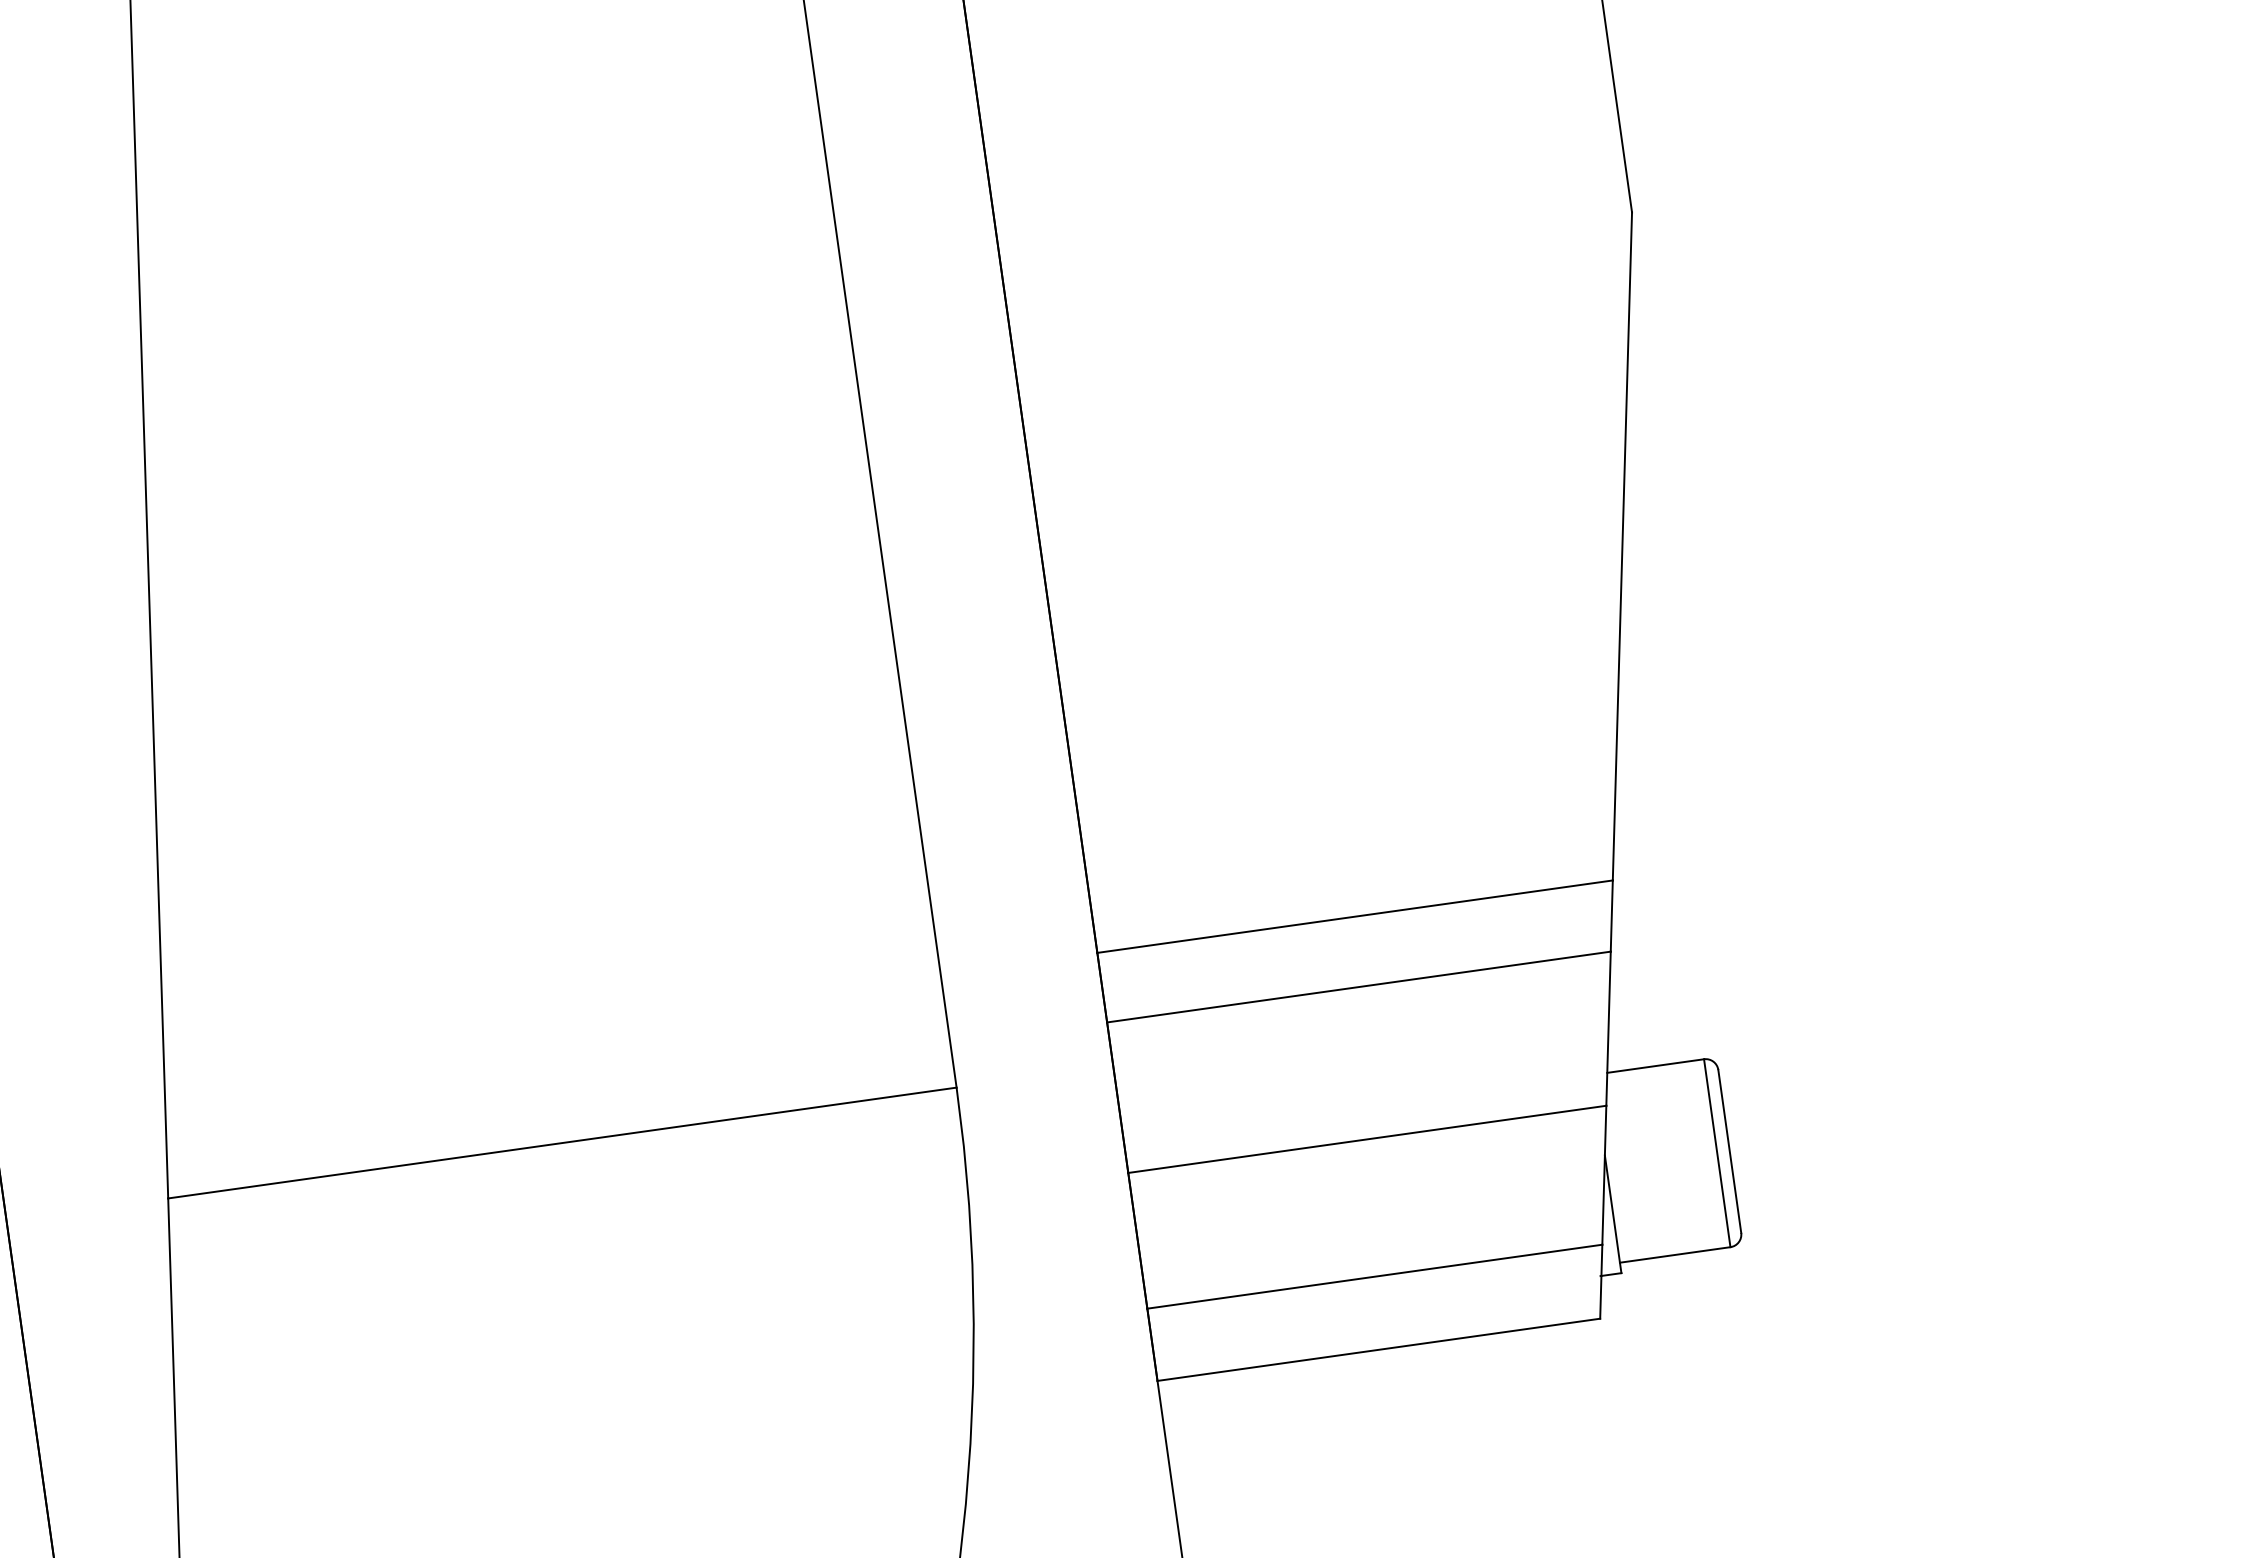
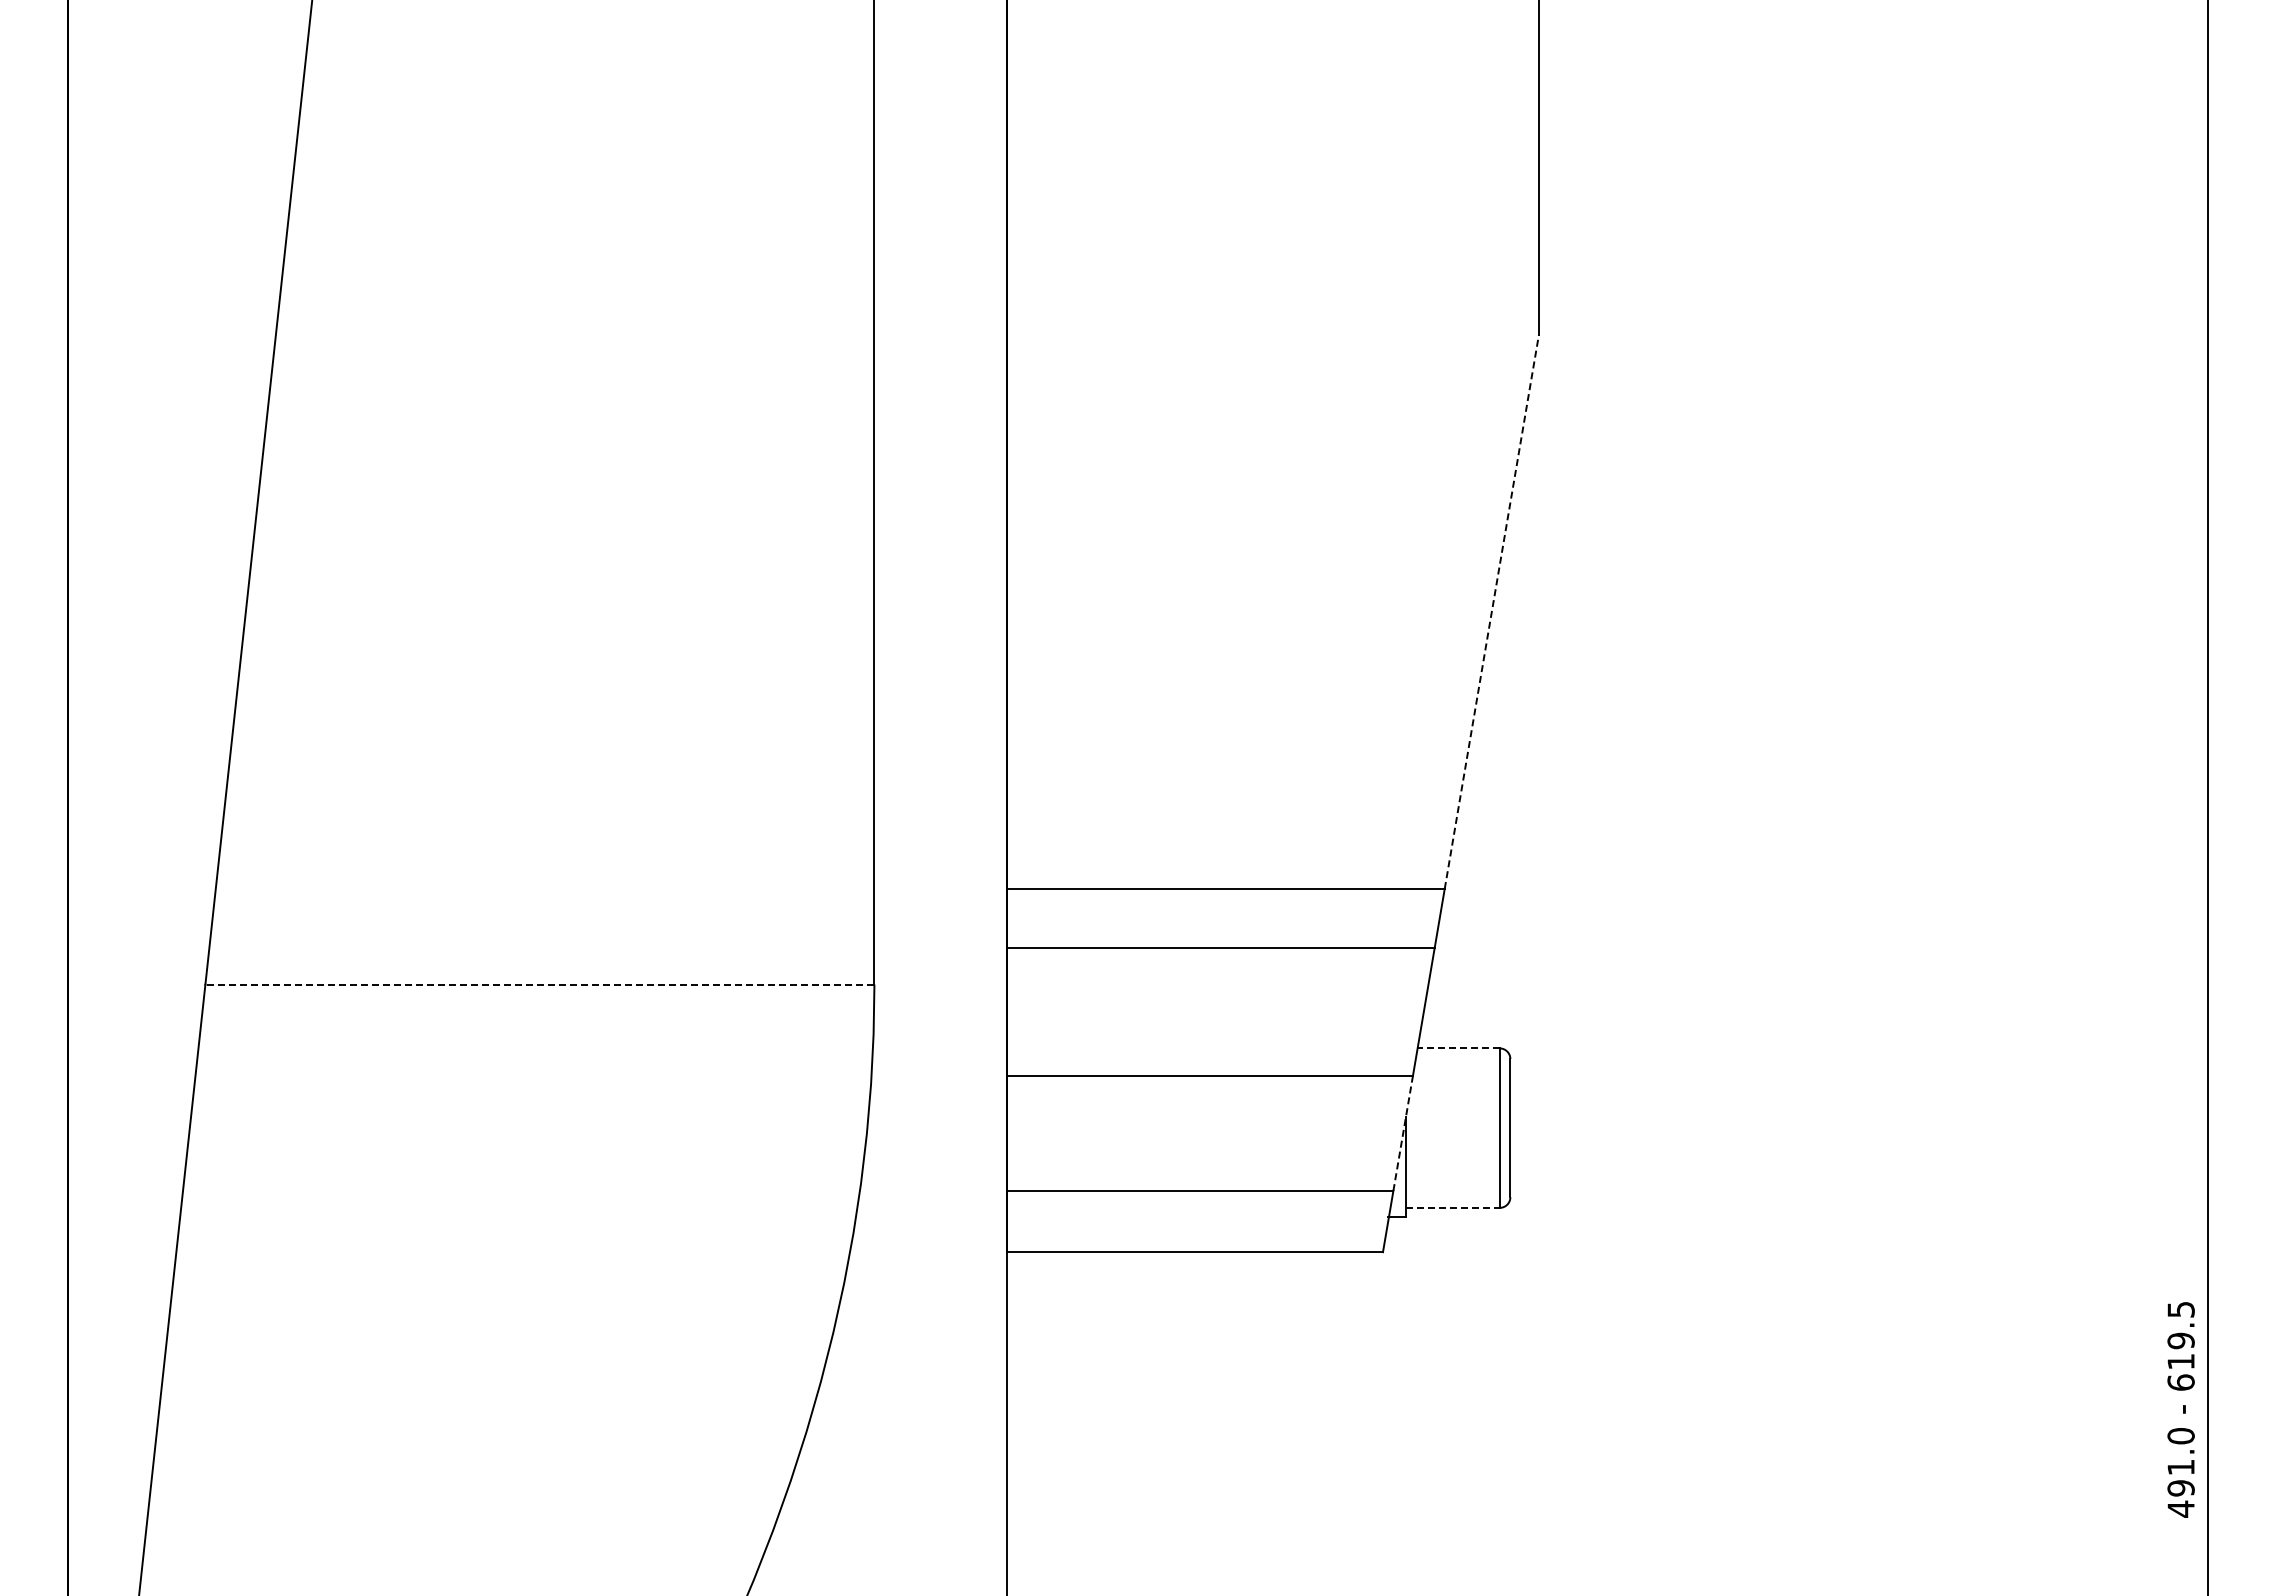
line: (1622, 546) -> (1491, 612), solid -> dashed
line: (1655, 1066) -> (1458, 1048), solid -> dashed
line: (561, 1142) -> (539, 984), solid -> dashed
line: (1604, 1175) -> (1403, 1133), solid -> dashed
line: (1674, 1254) -> (1452, 1207), solid -> dashed

